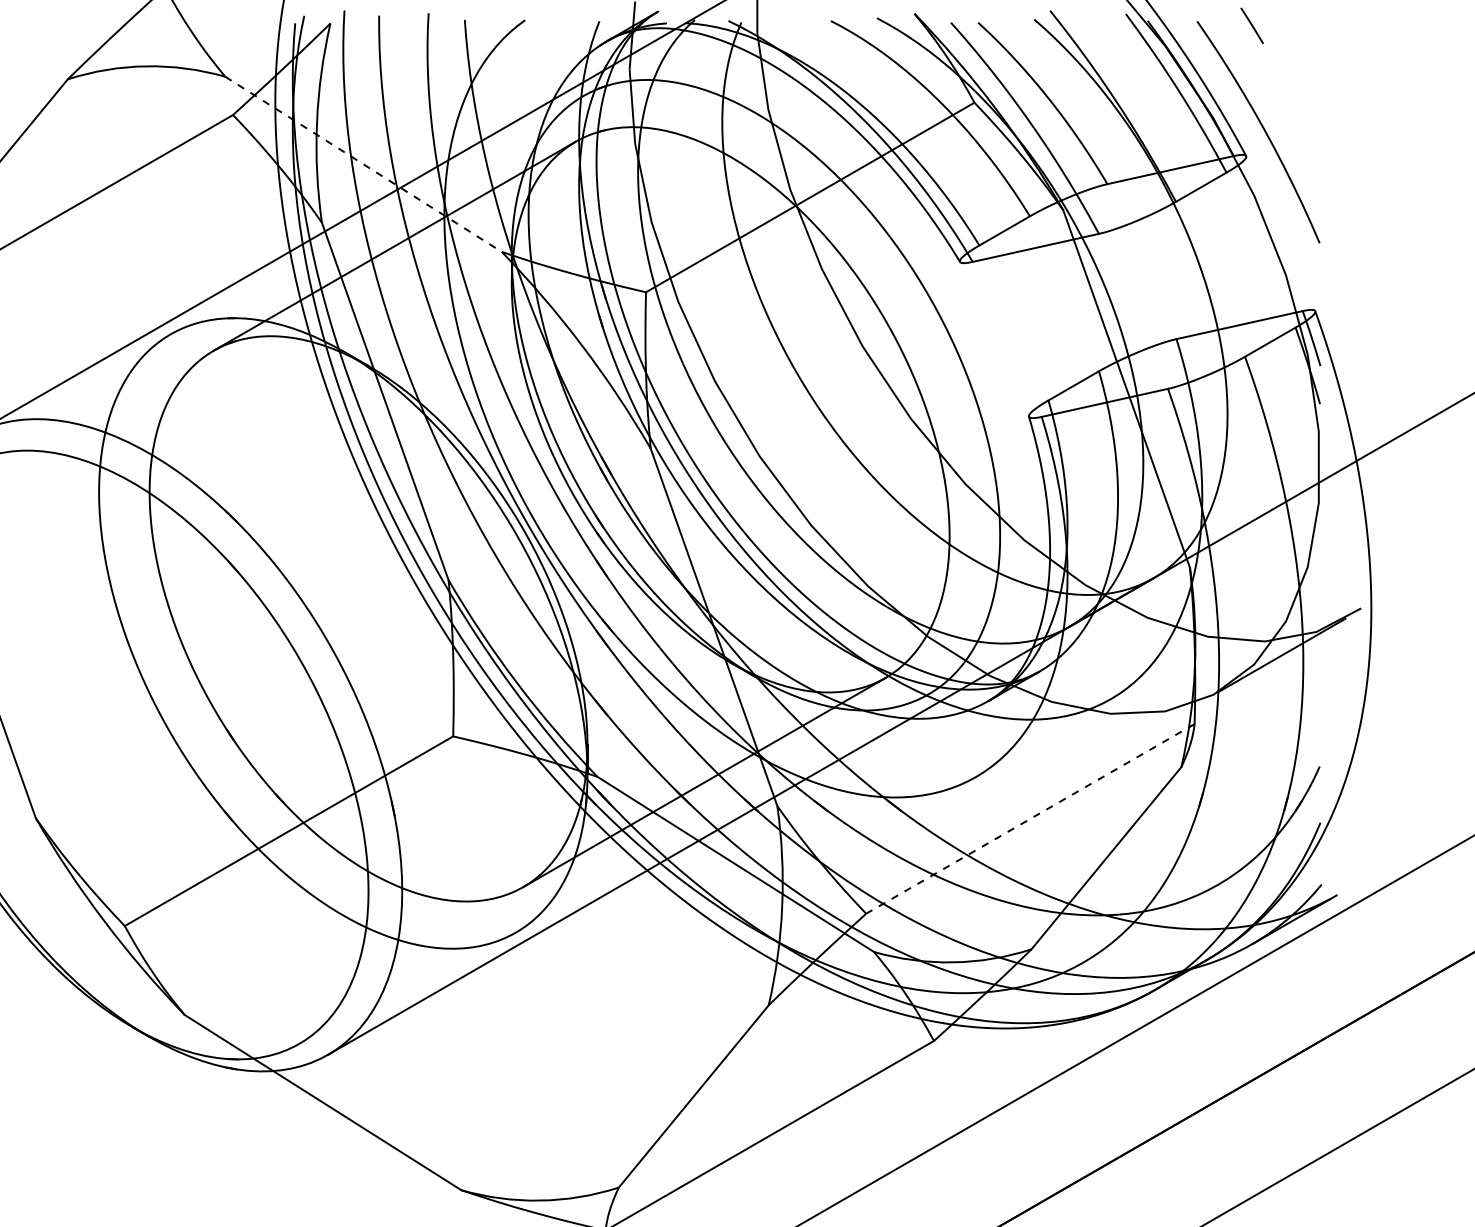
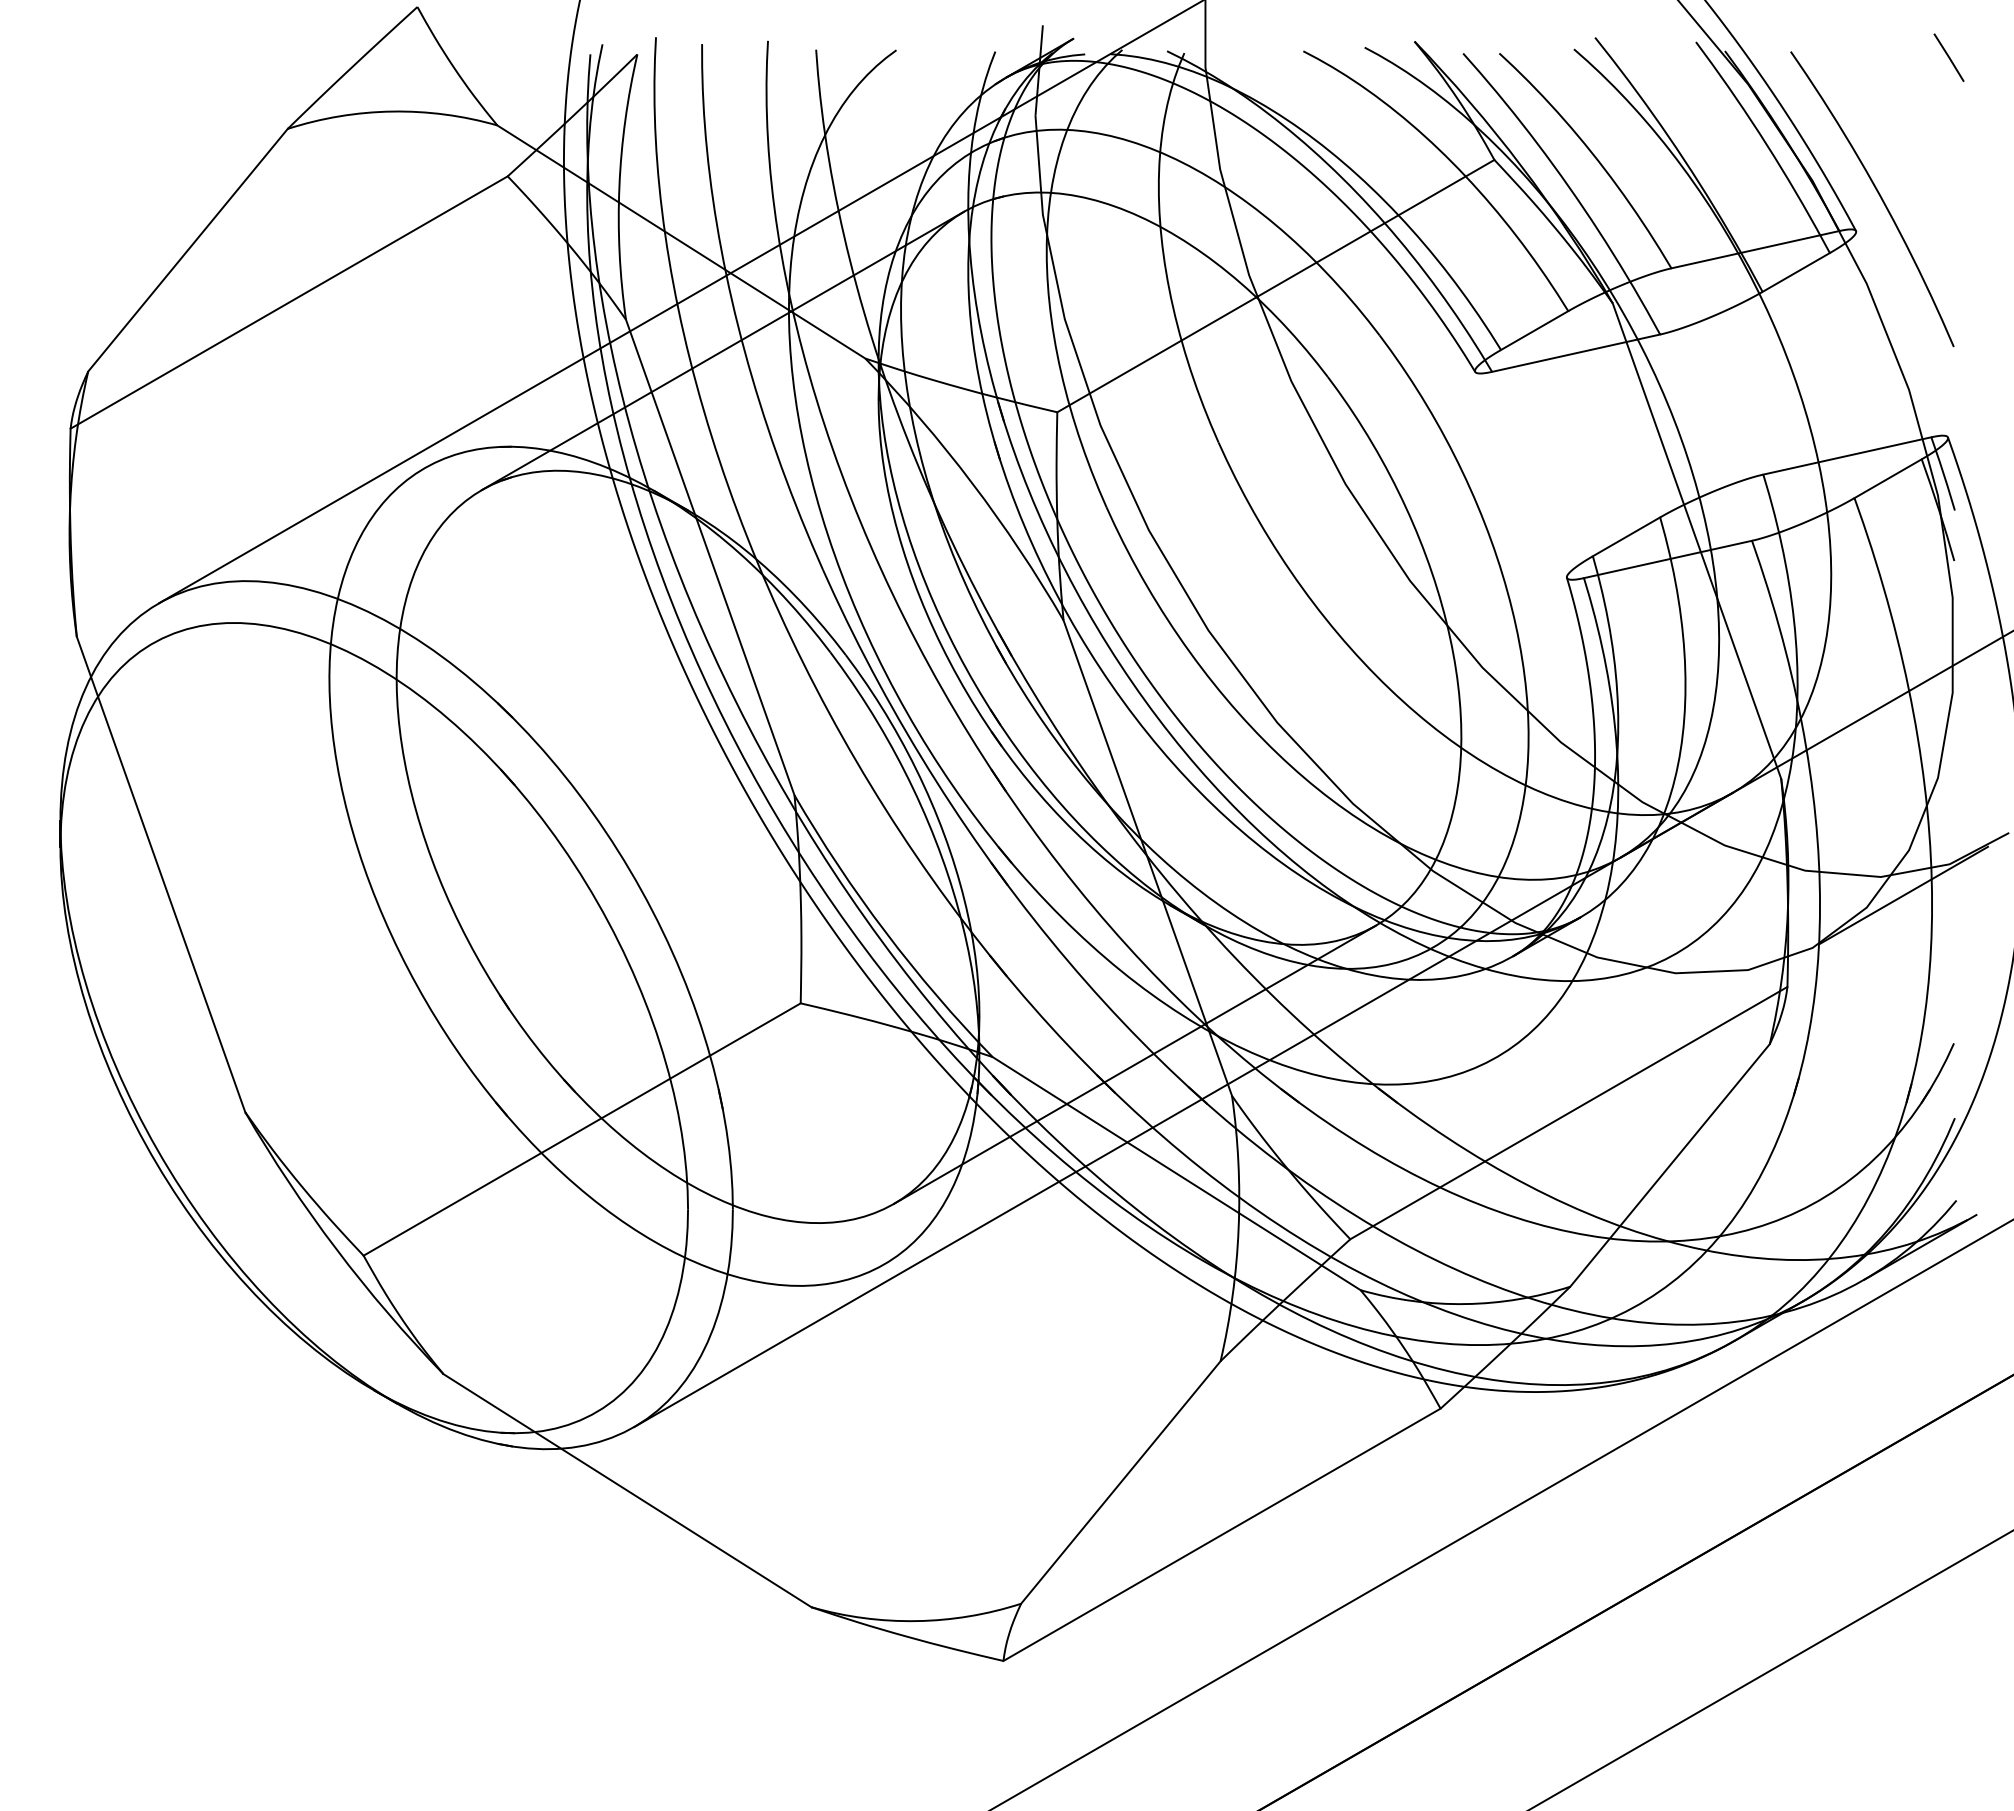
line: (1251, 25) -> (1948, 57), moved
line: (363, 164) -> (681, 242), dashed -> solid
line: (1030, 819) -> (1568, 1113), dashed -> solid

